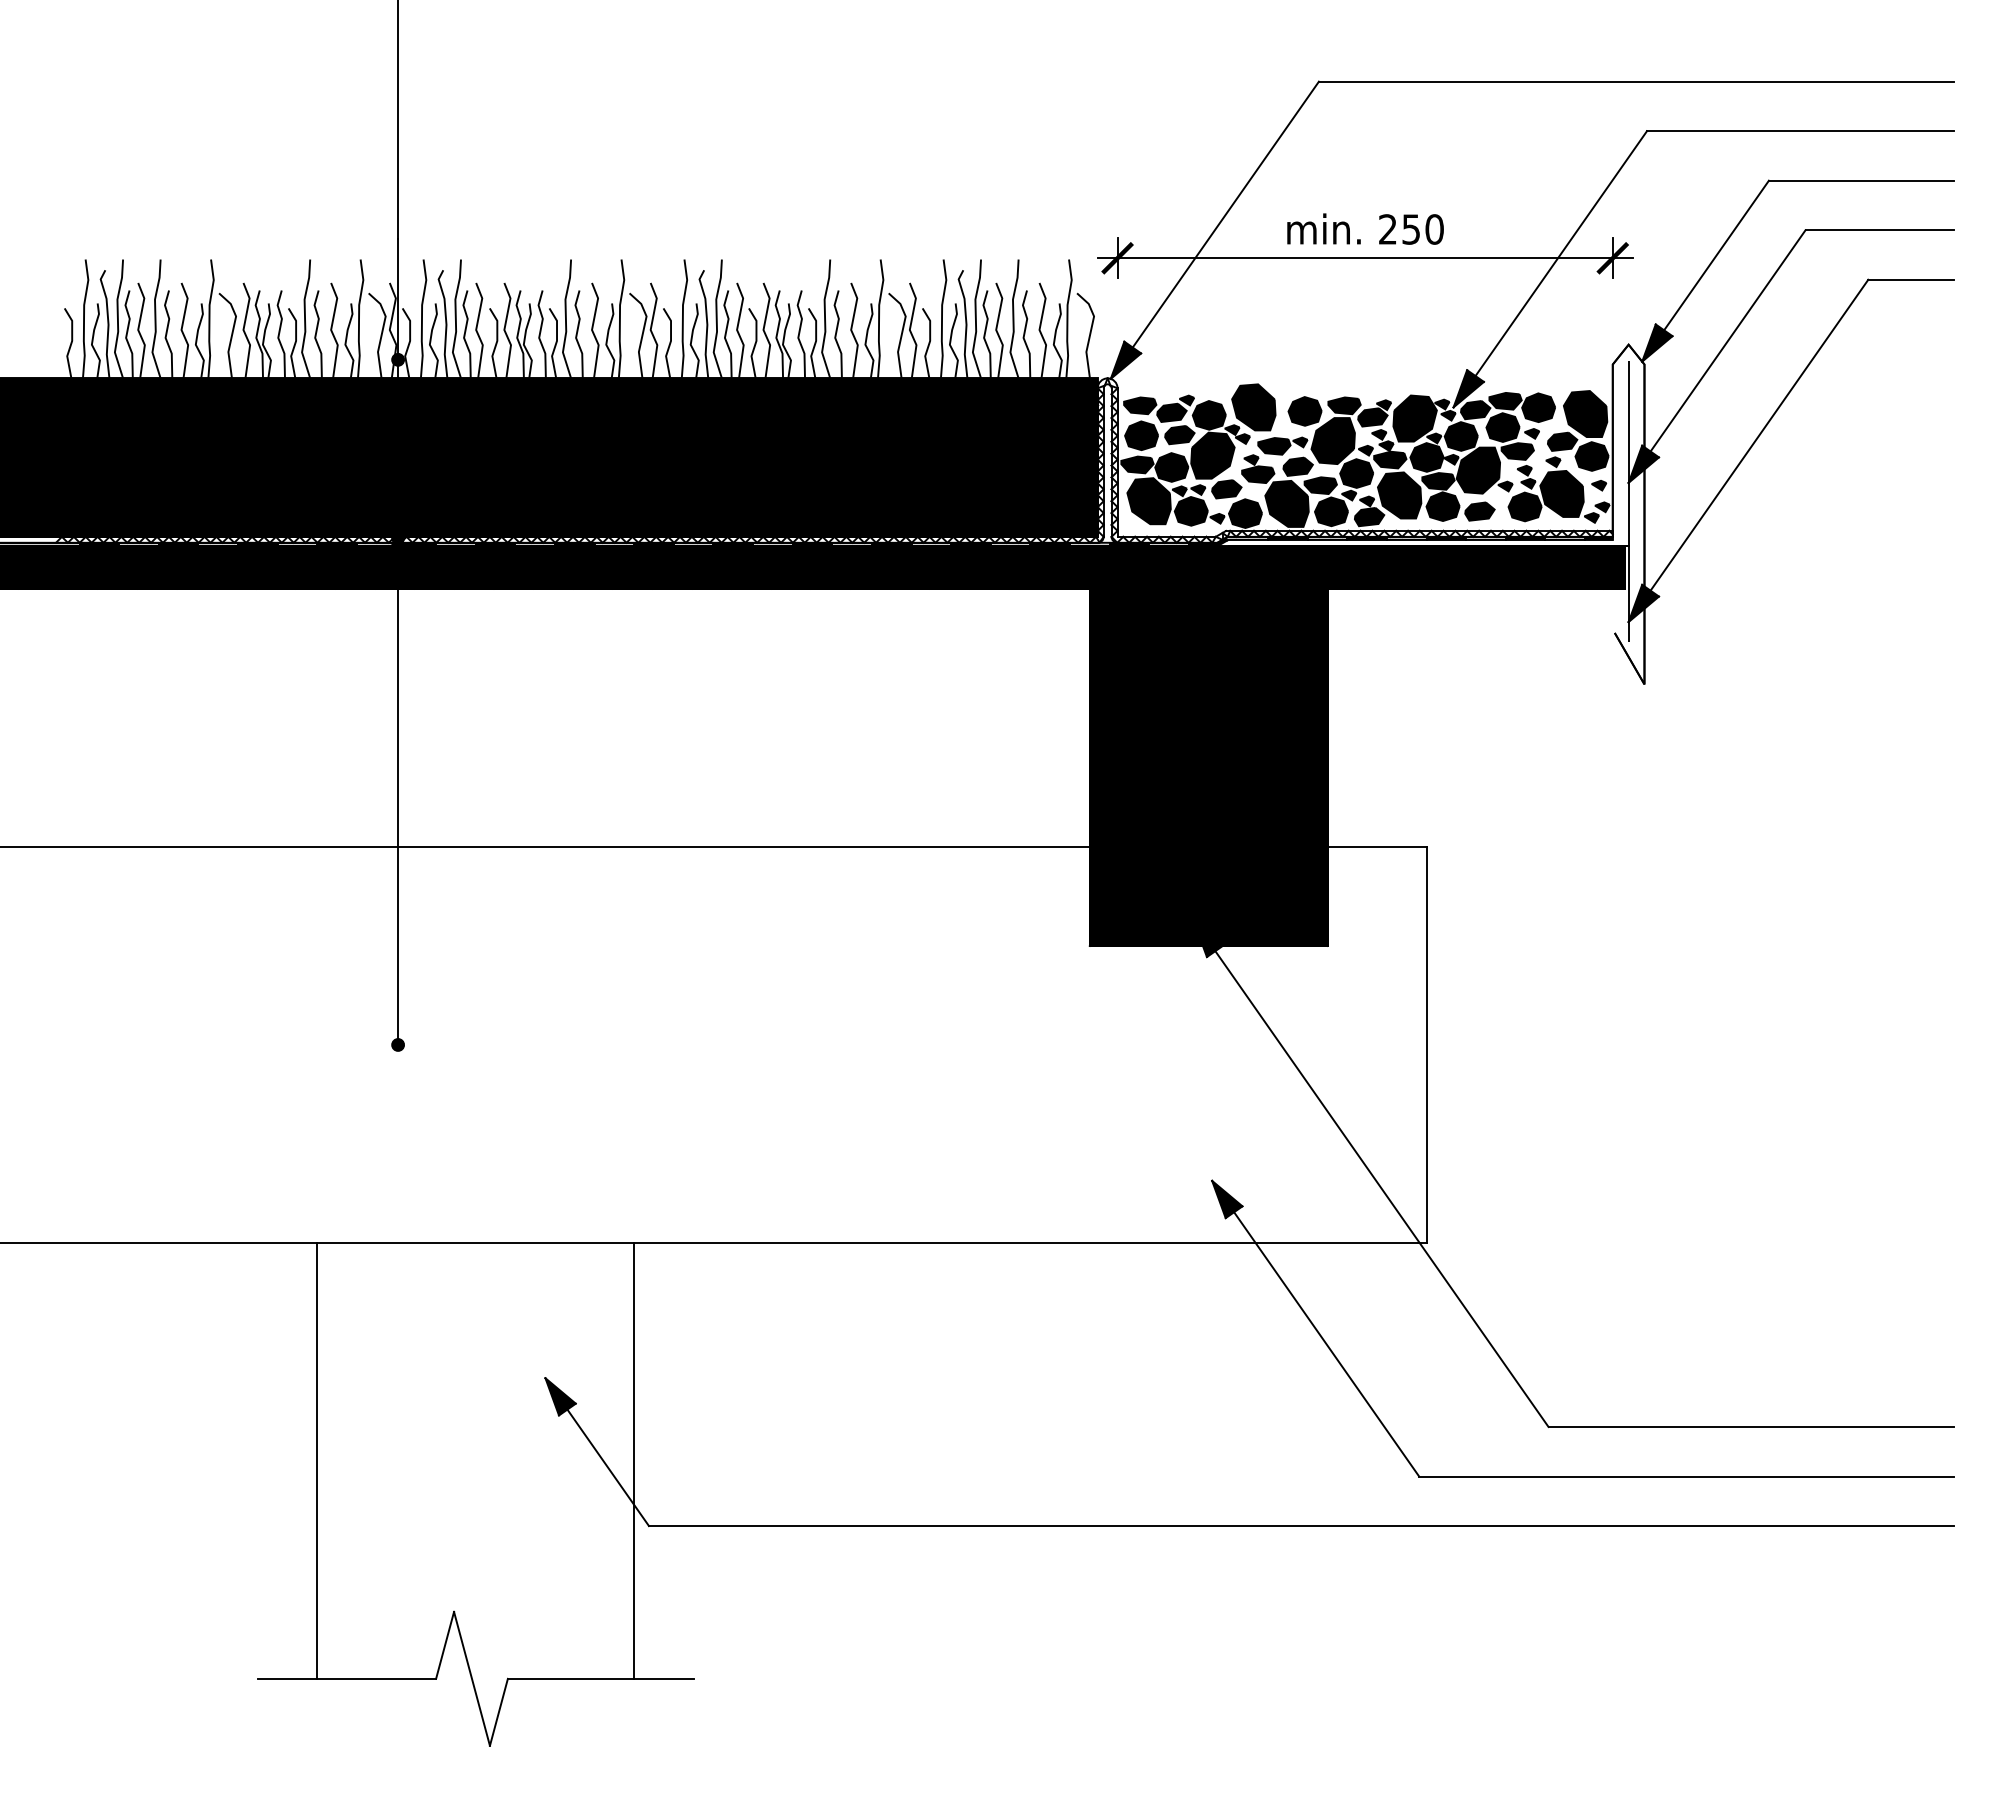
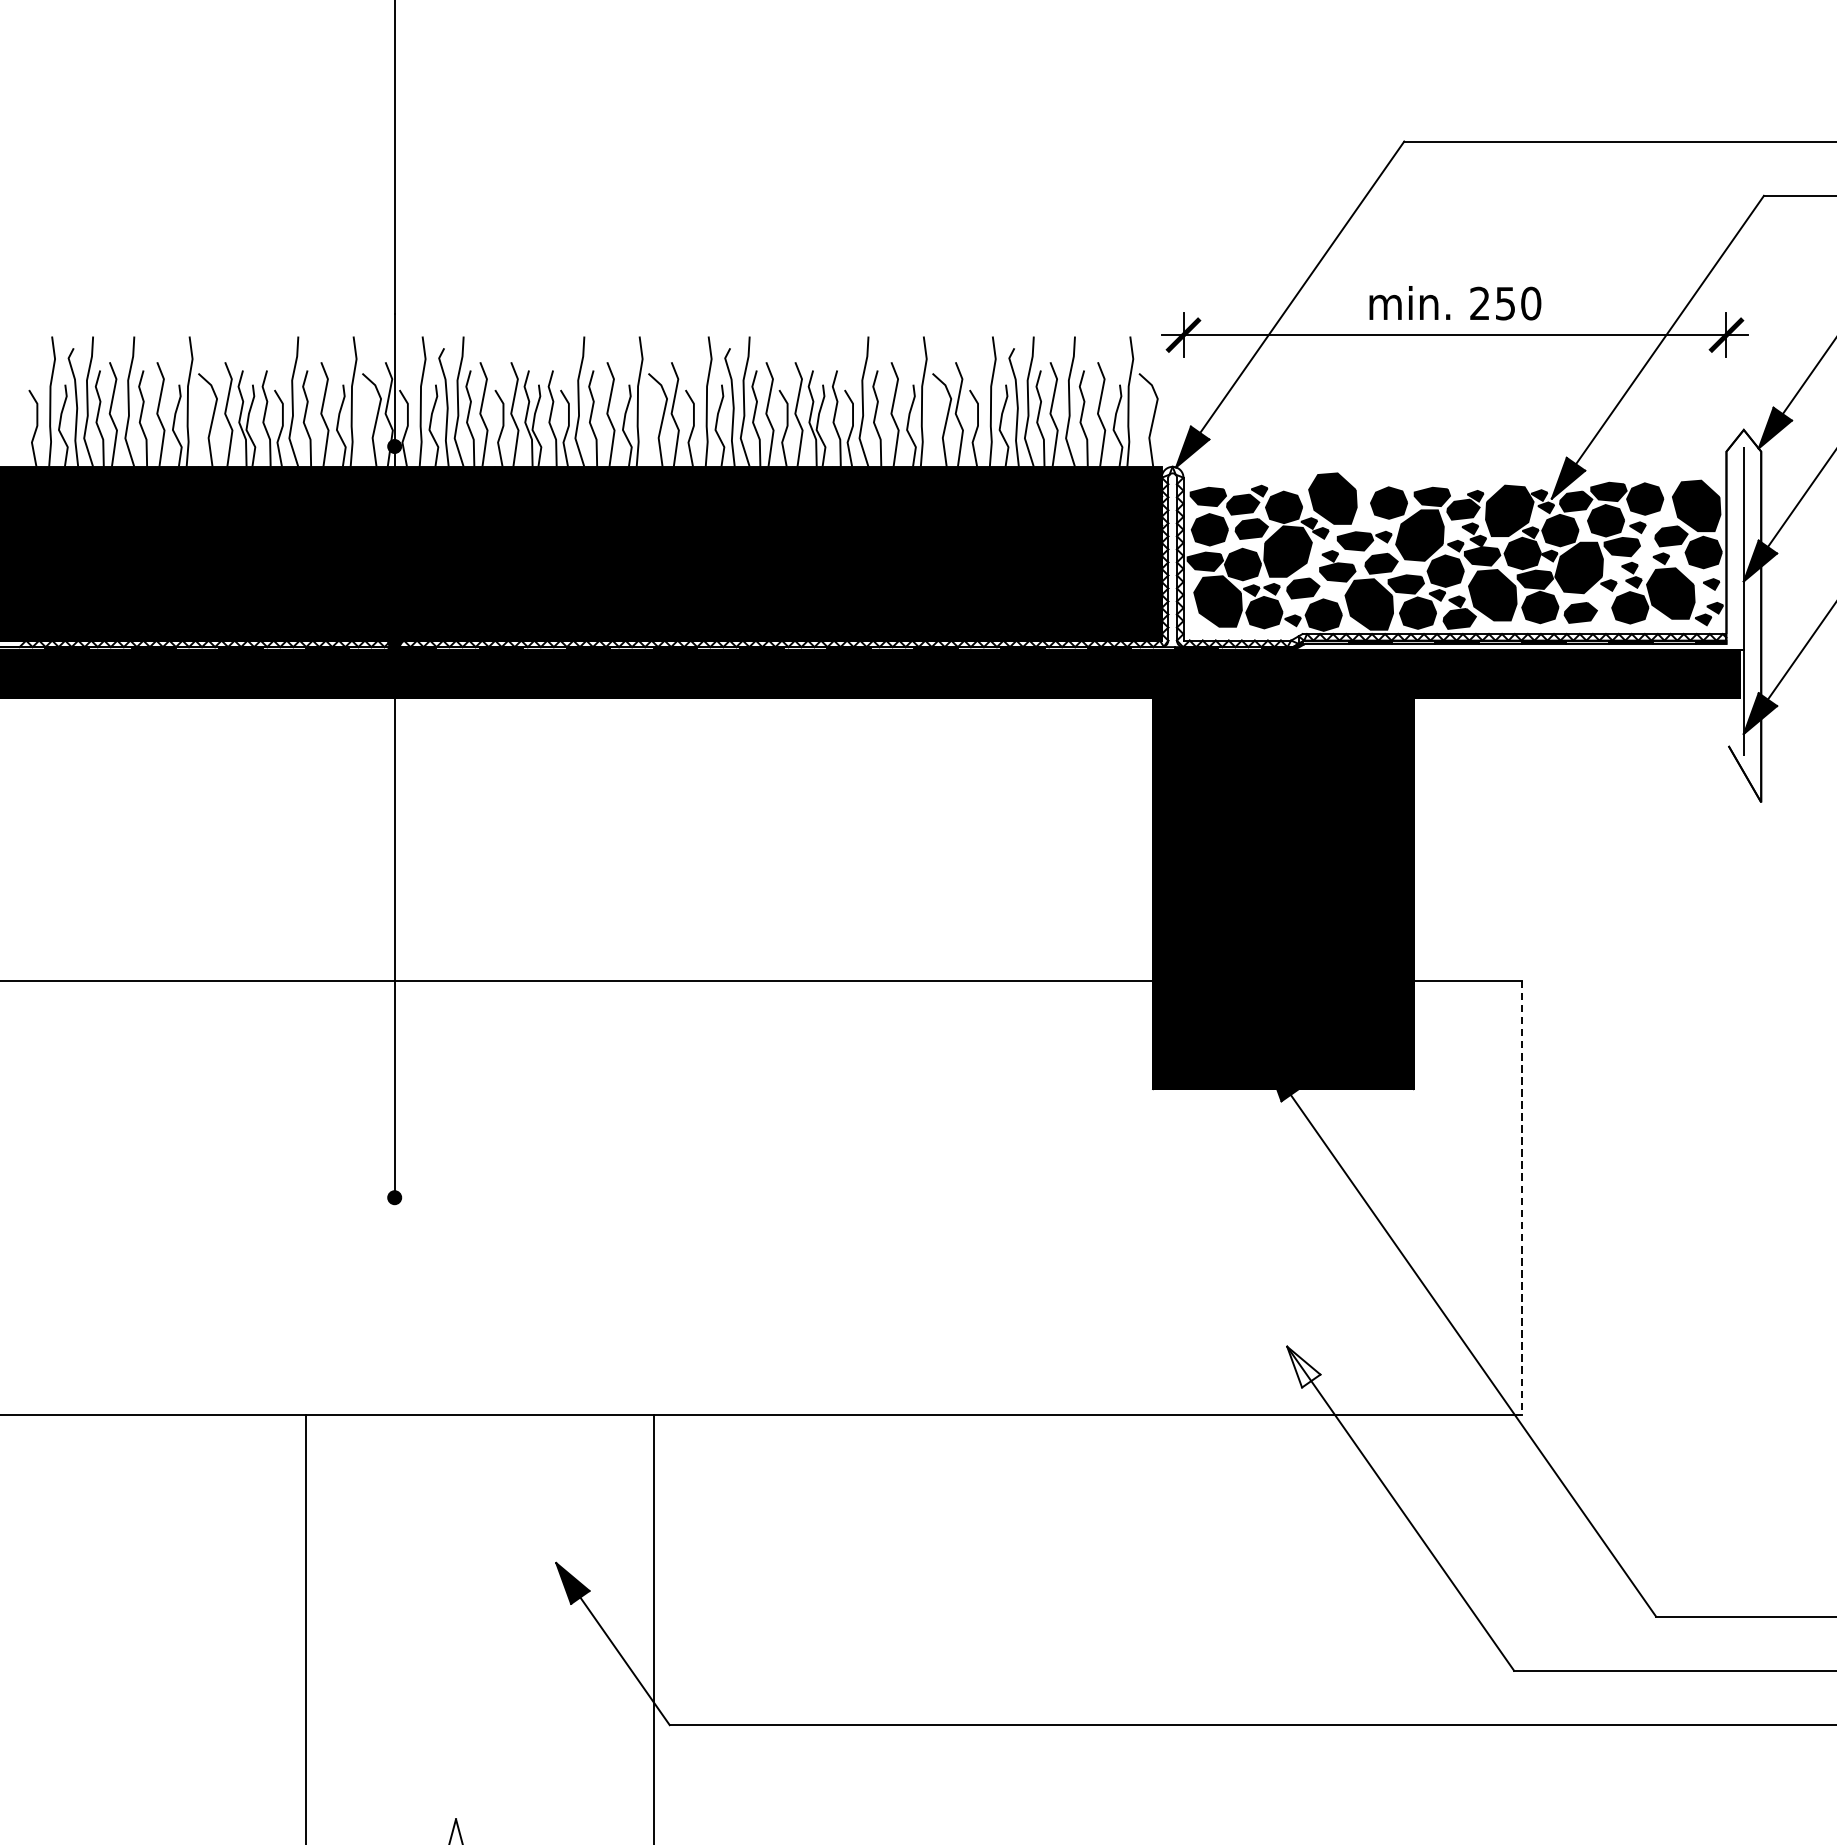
line: (1426, 1045) -> (1522, 1198), solid -> dashed
fill: (1227, 1199) -> (1304, 1367), removed

